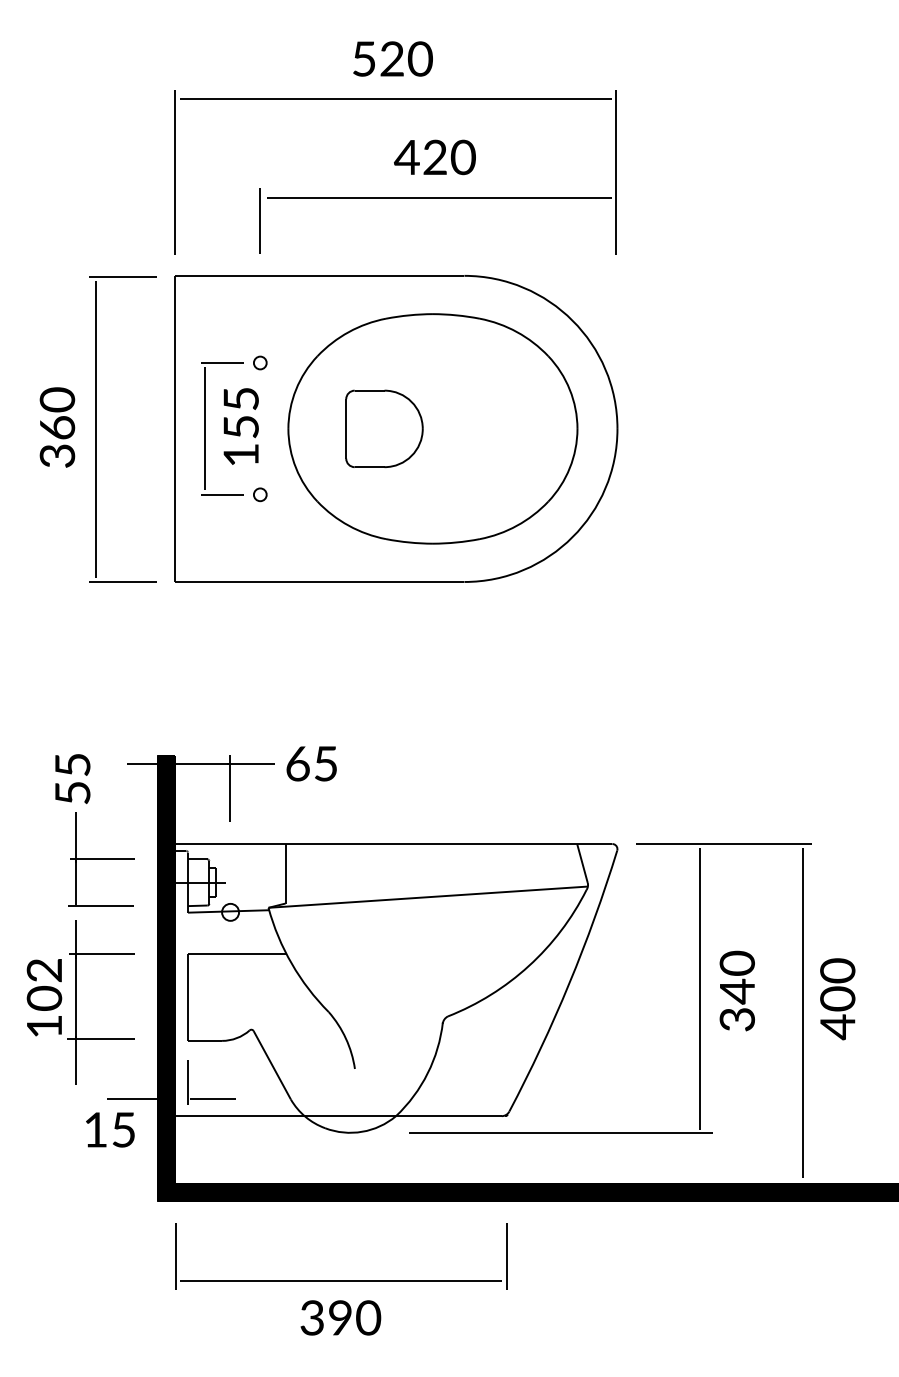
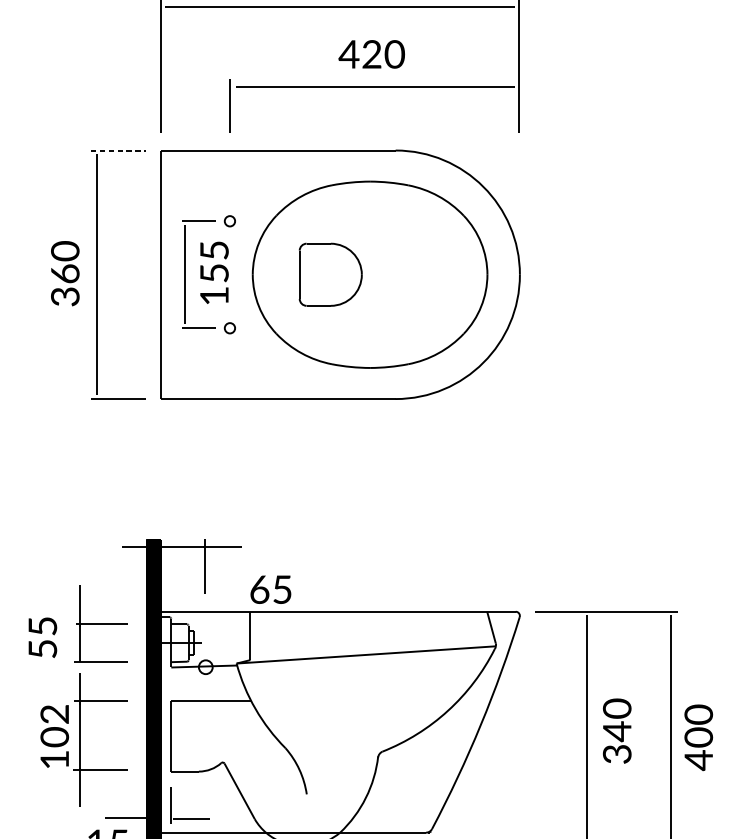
line: (123, 276) -> (118, 151), solid -> dashed
text: (311, 763) -> (270, 589), moved
text: (72, 779) -> (42, 638), moved

